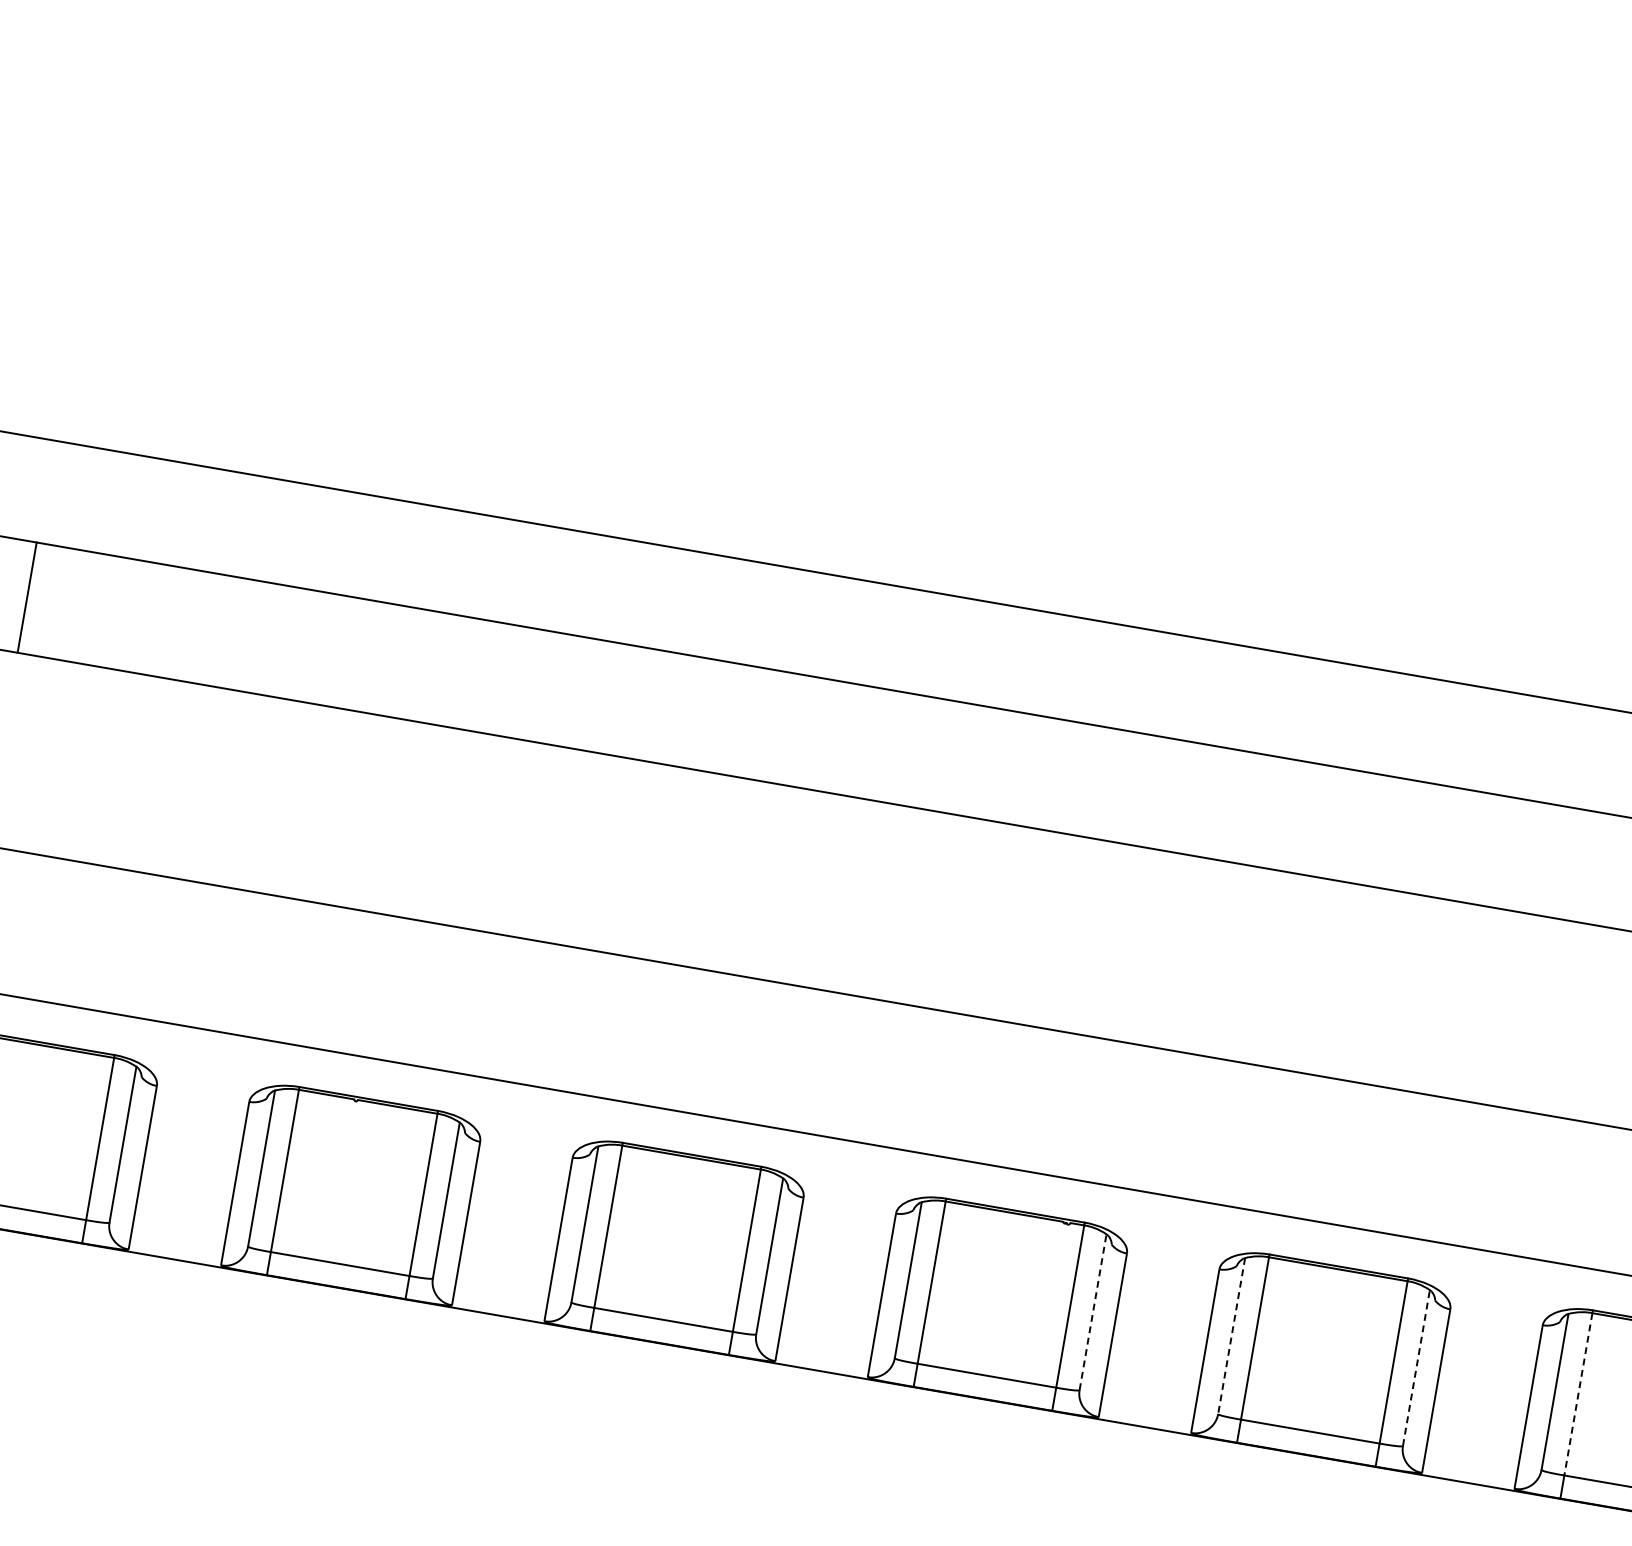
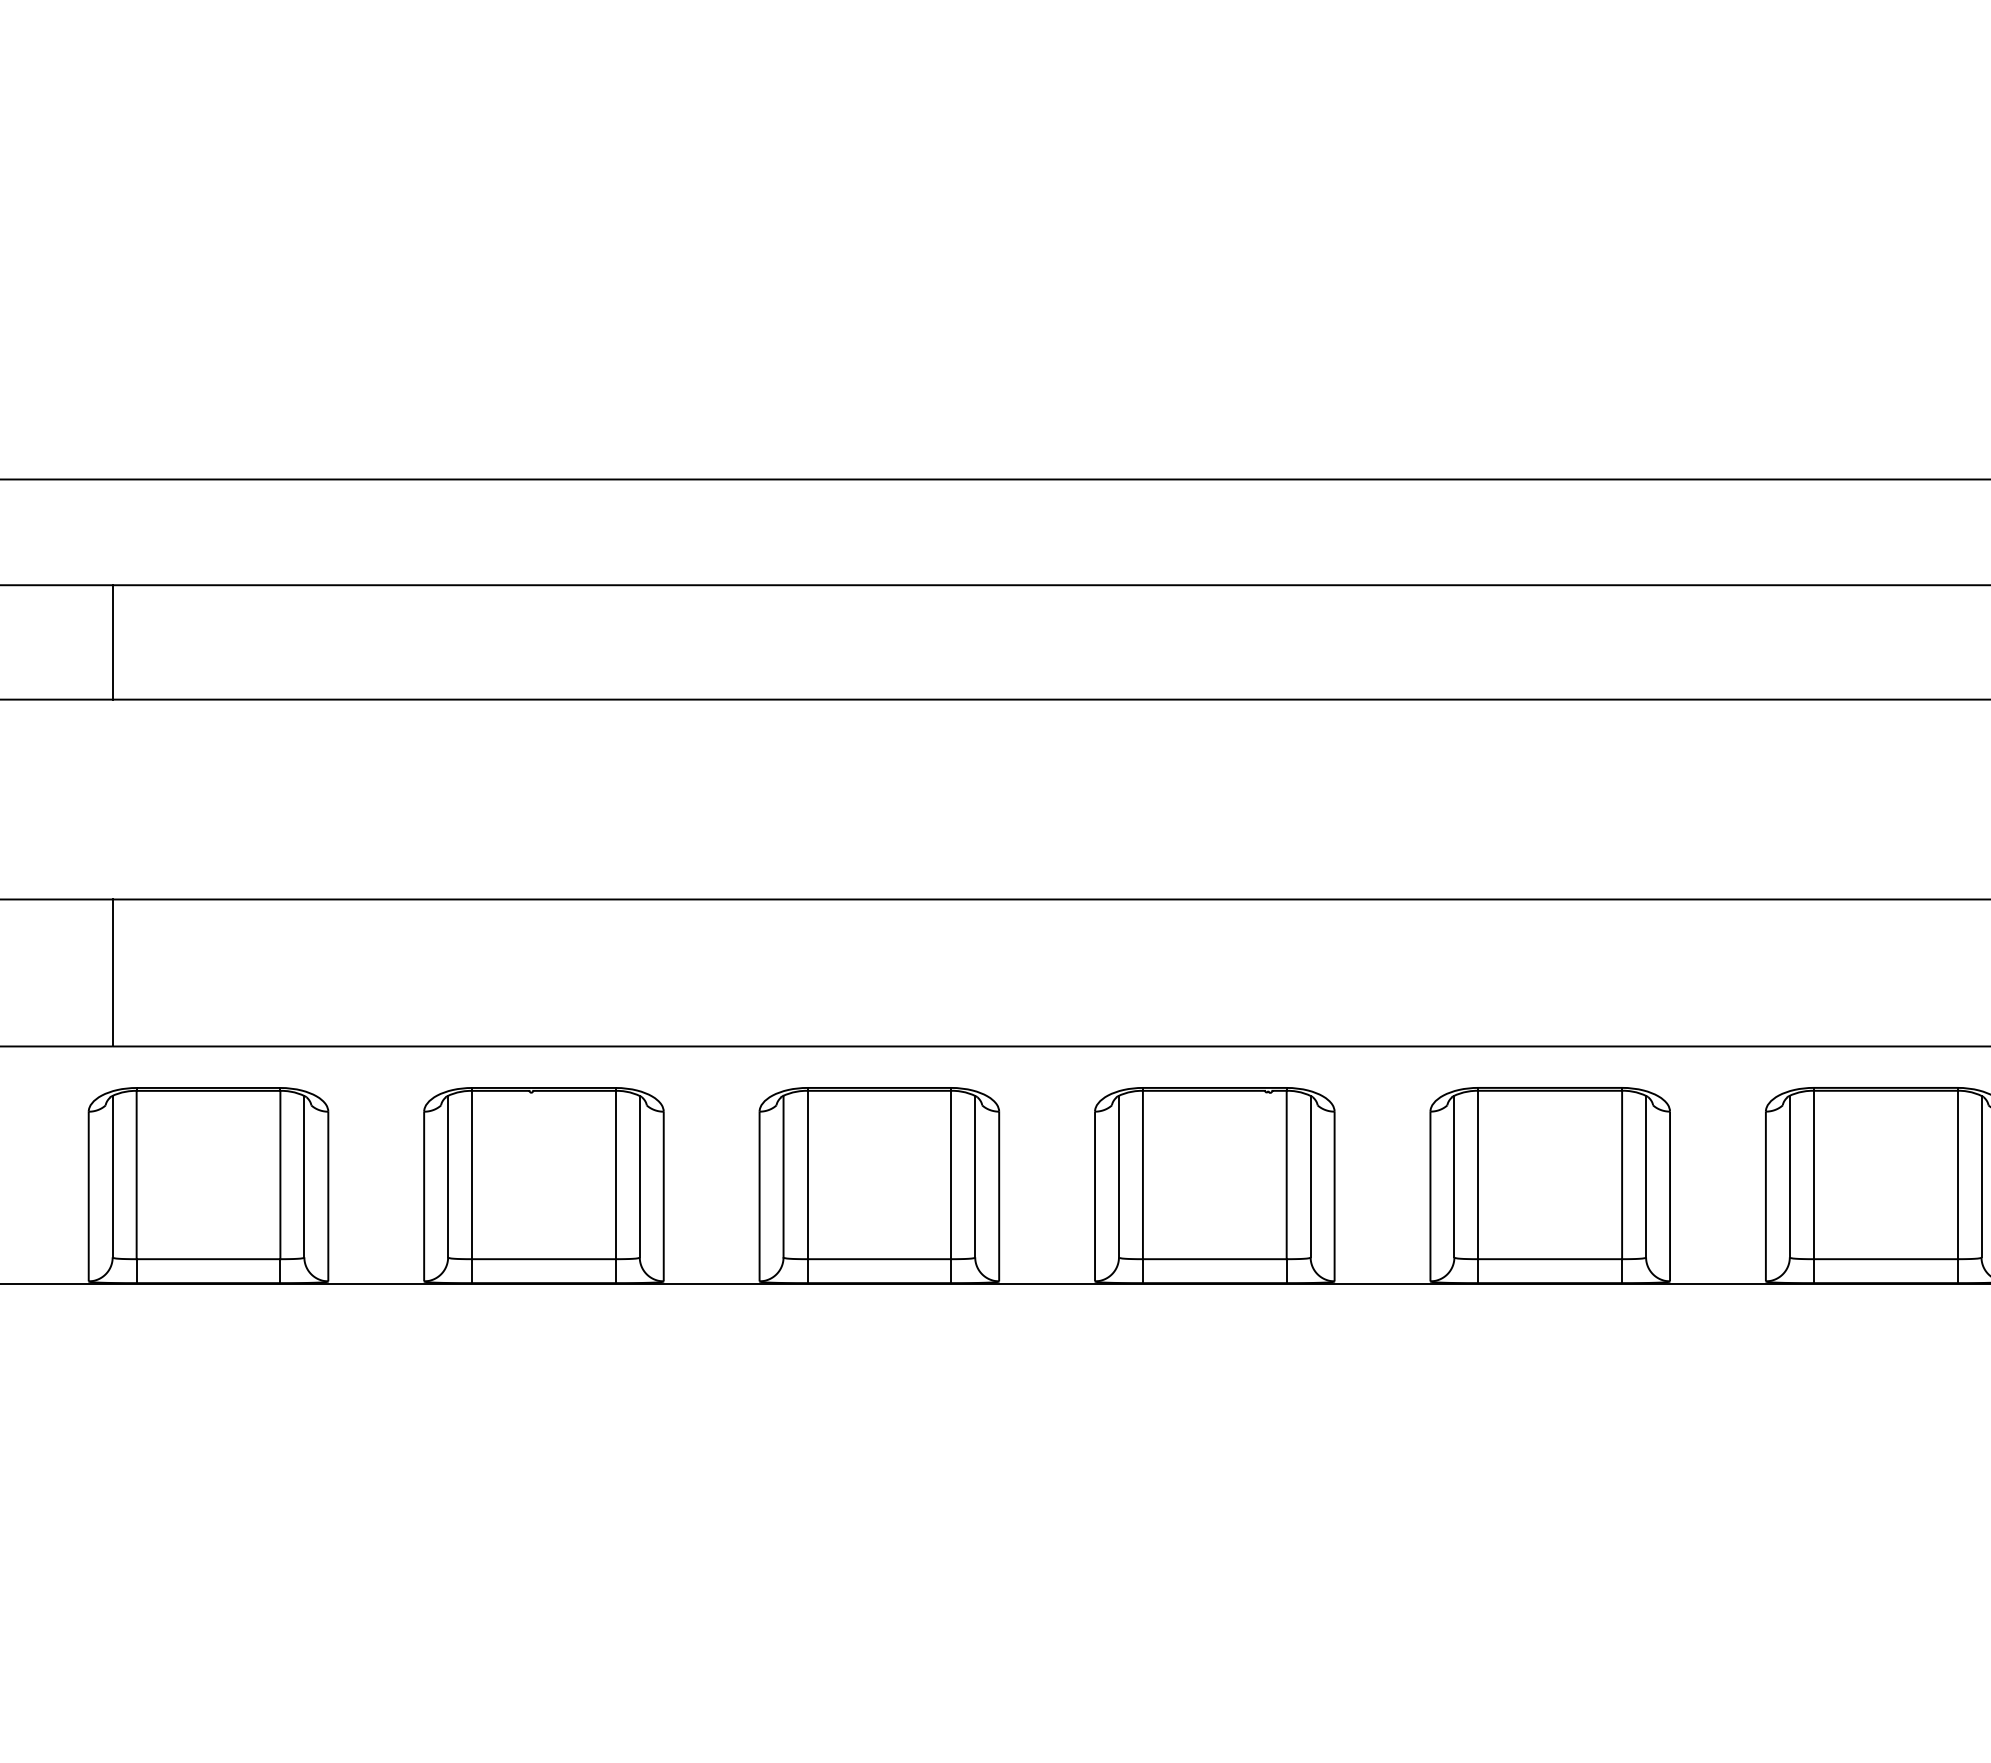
line: (1092, 1311) -> (1310, 1176), dashed -> solid
line: (1231, 1335) -> (1454, 1176), dashed -> solid
line: (1416, 1367) -> (1646, 1176), dashed -> solid
line: (1578, 1394) -> (1813, 1175), dashed -> solid

